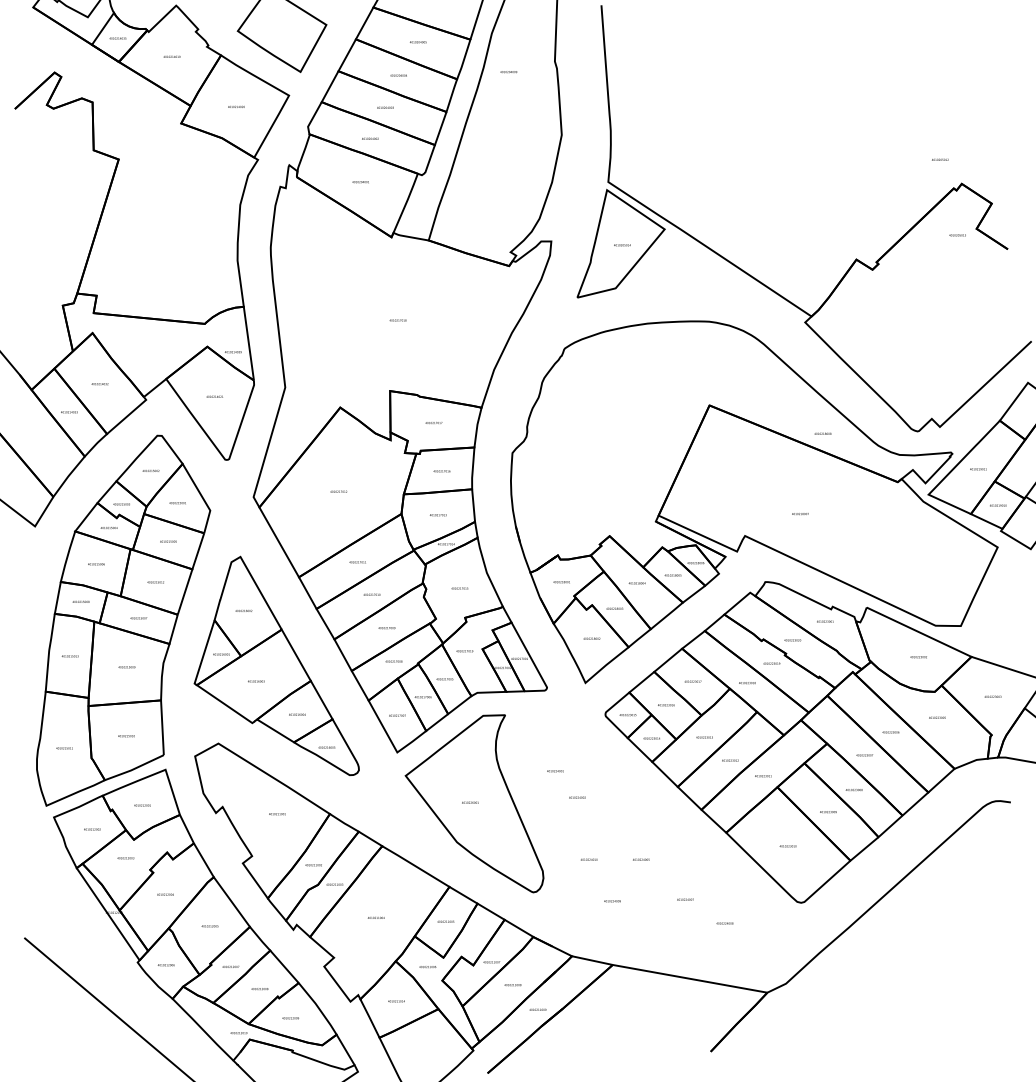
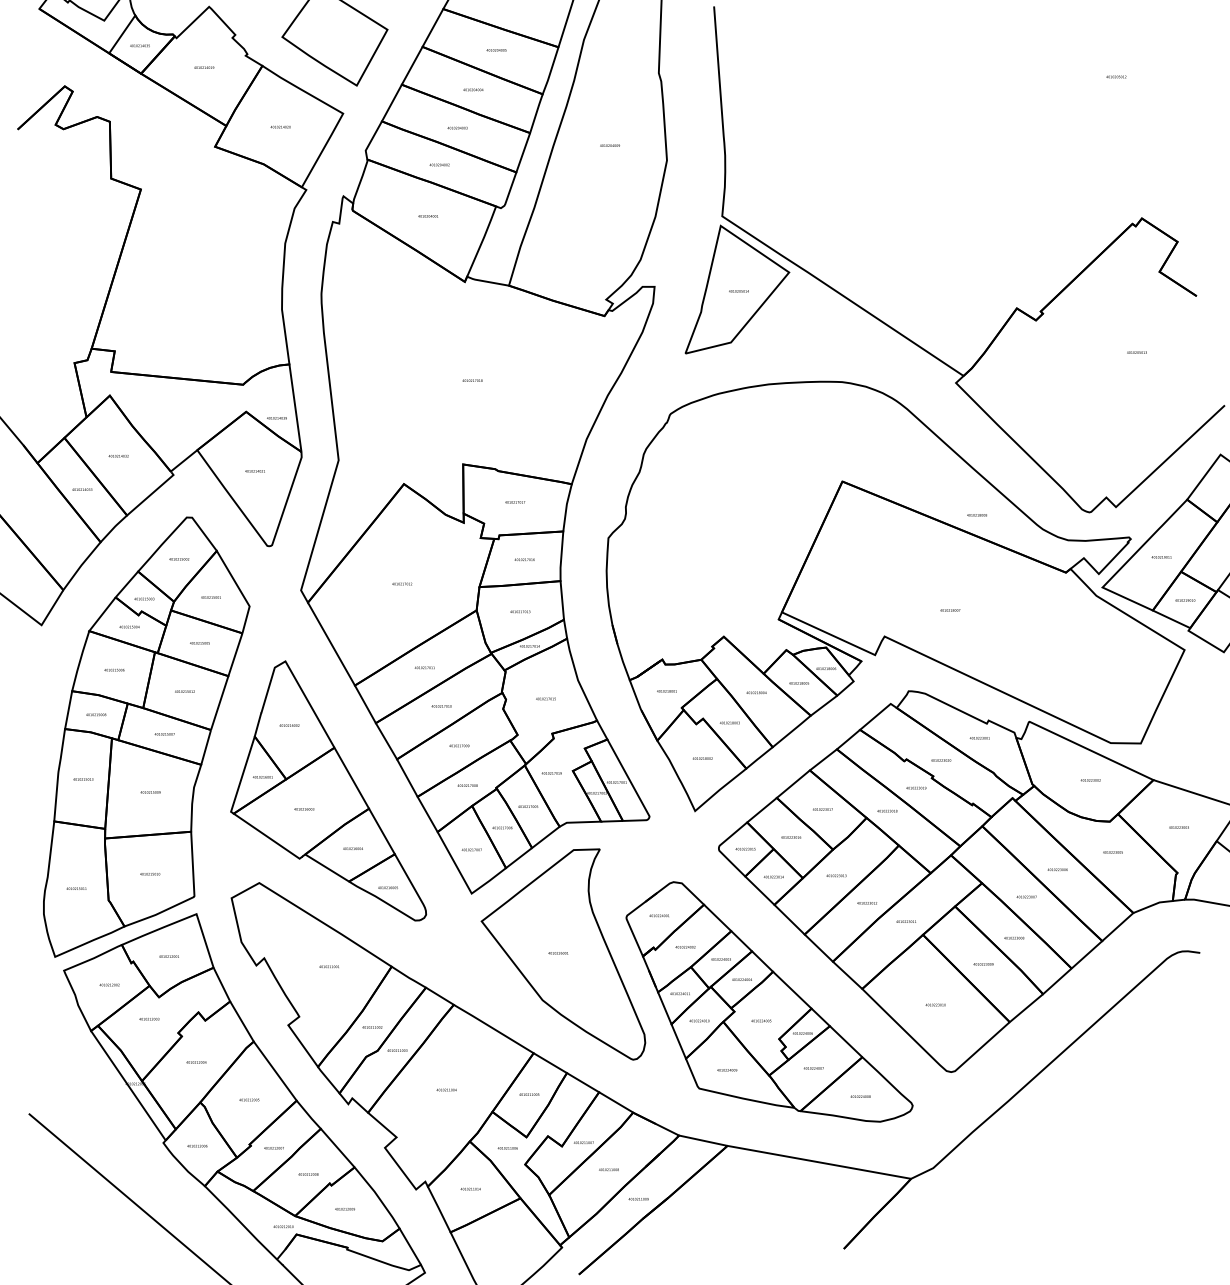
text: (508, 71) -> (609, 145), moved
text: (940, 159) -> (1116, 76), moved
text: (957, 235) -> (1136, 352), moved
part: (648, 843) -> (769, 1001), added

